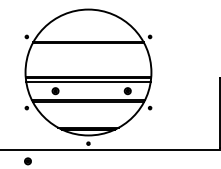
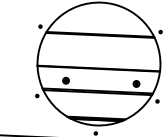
line: (88, 81) -> (98, 72), removed

